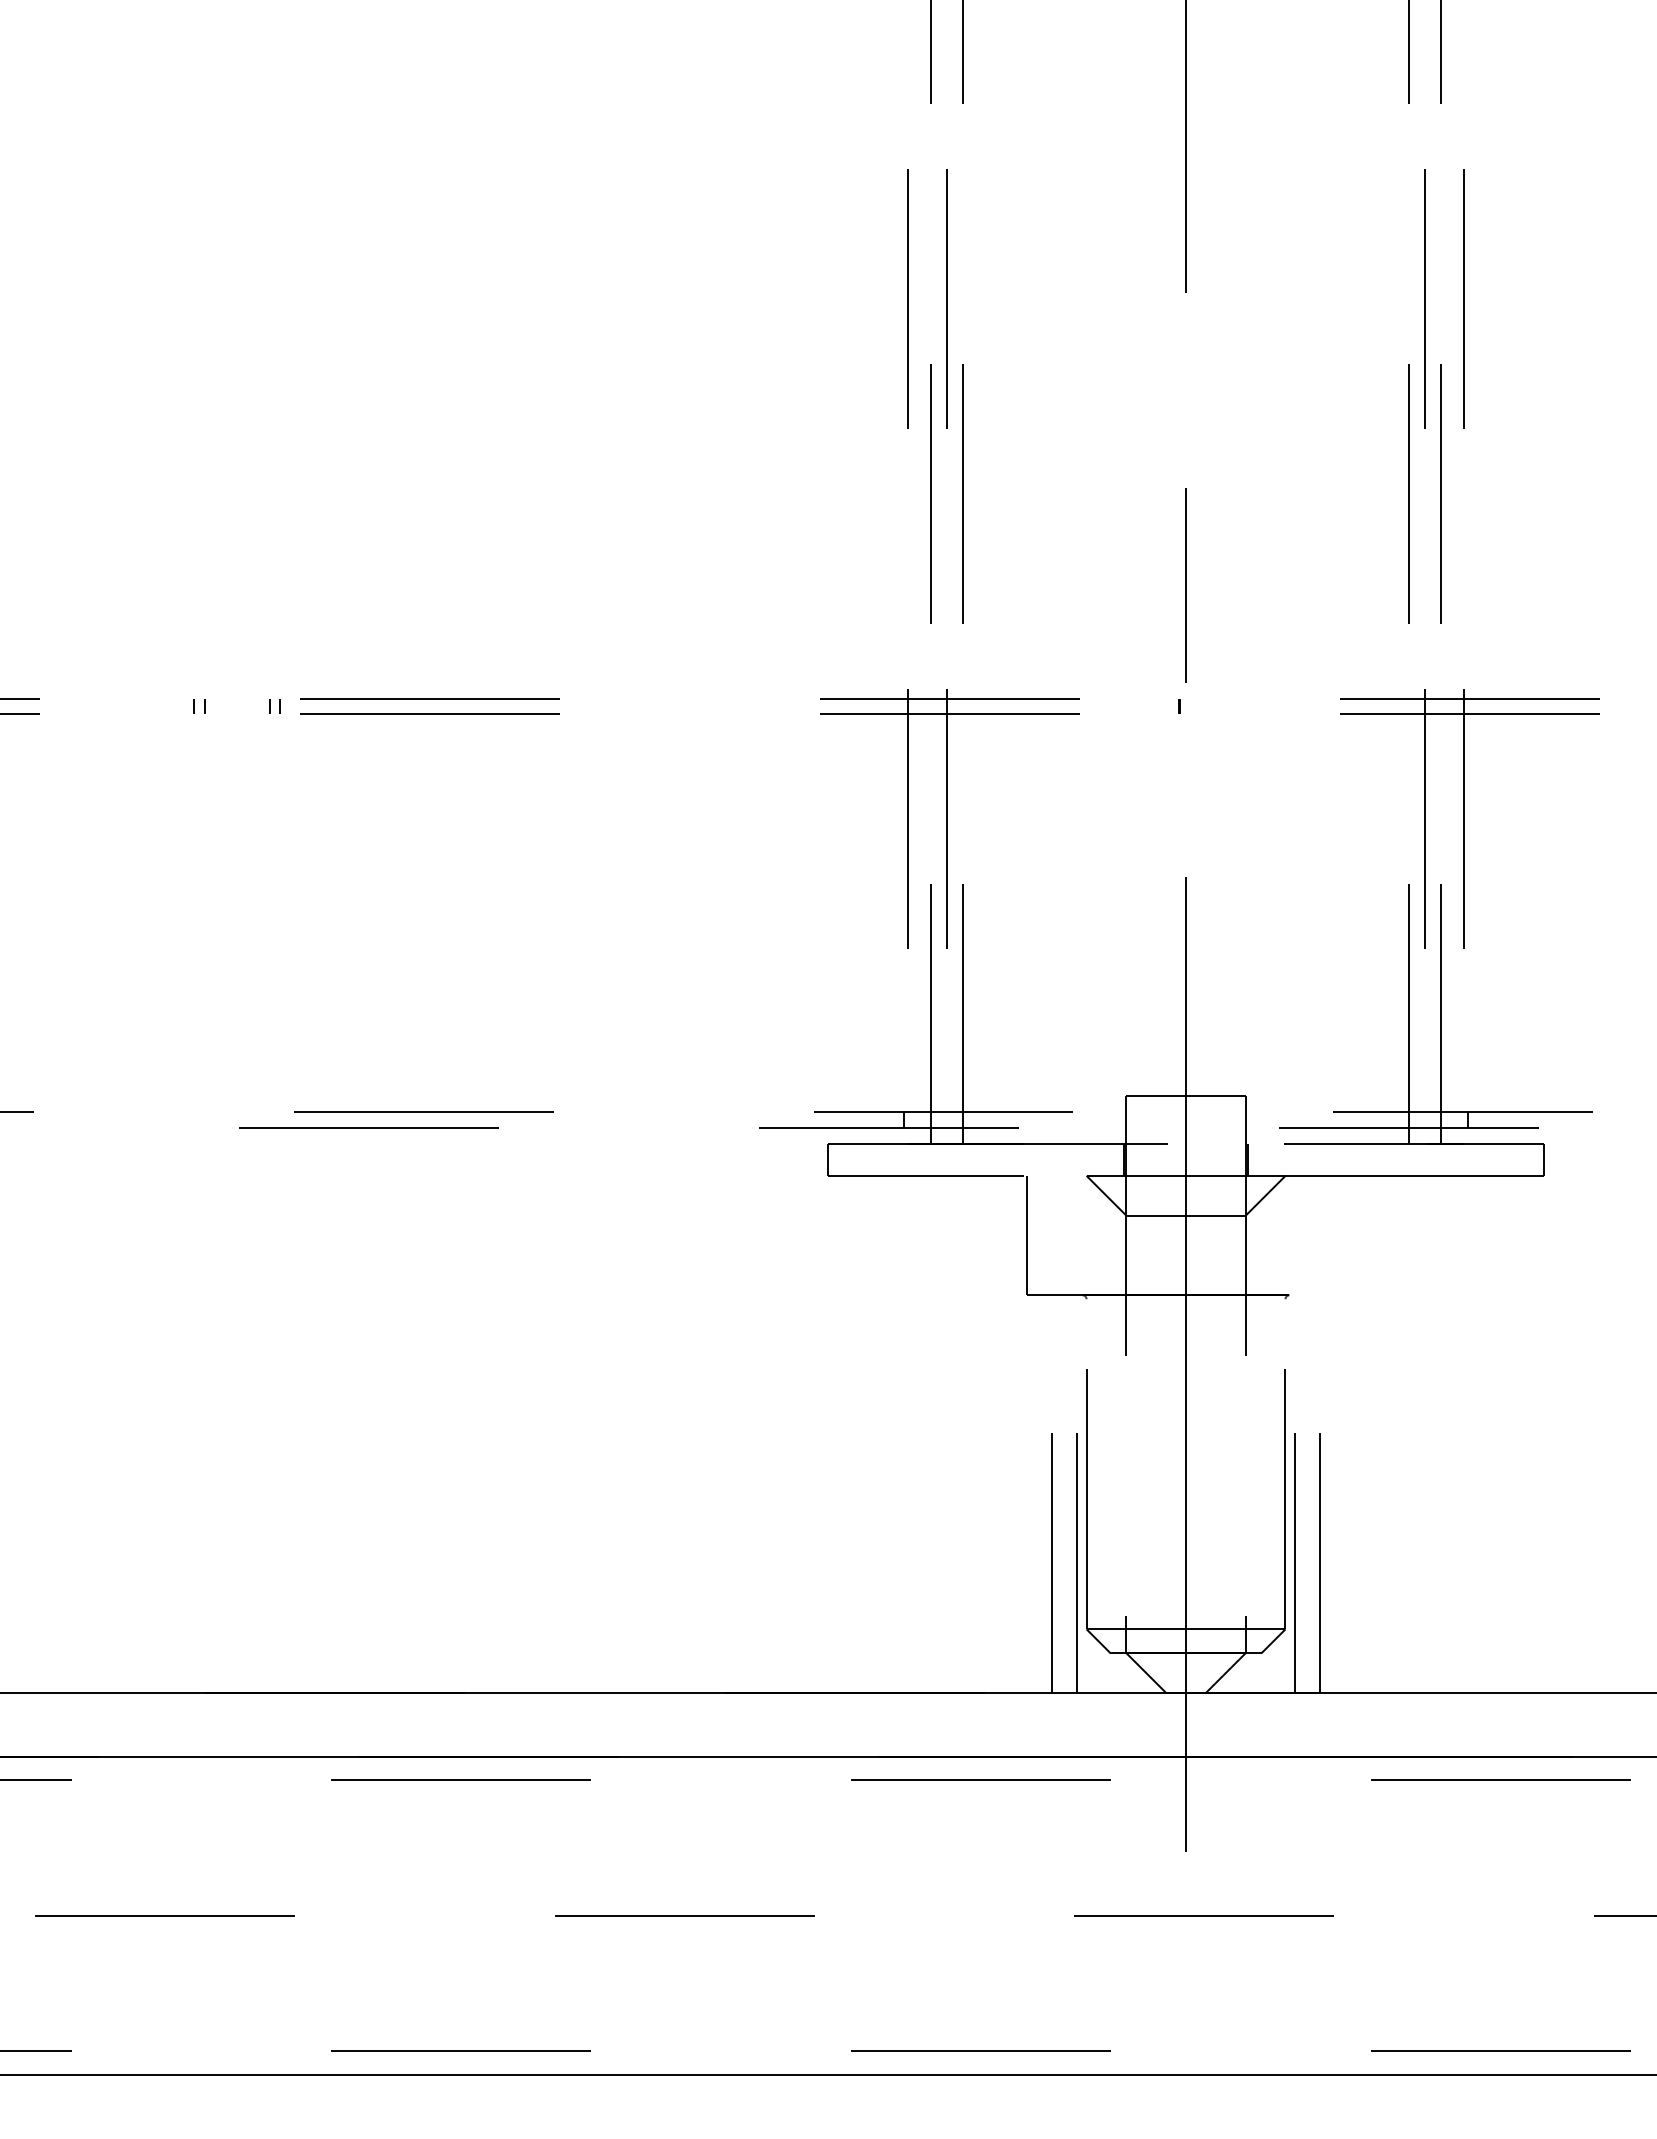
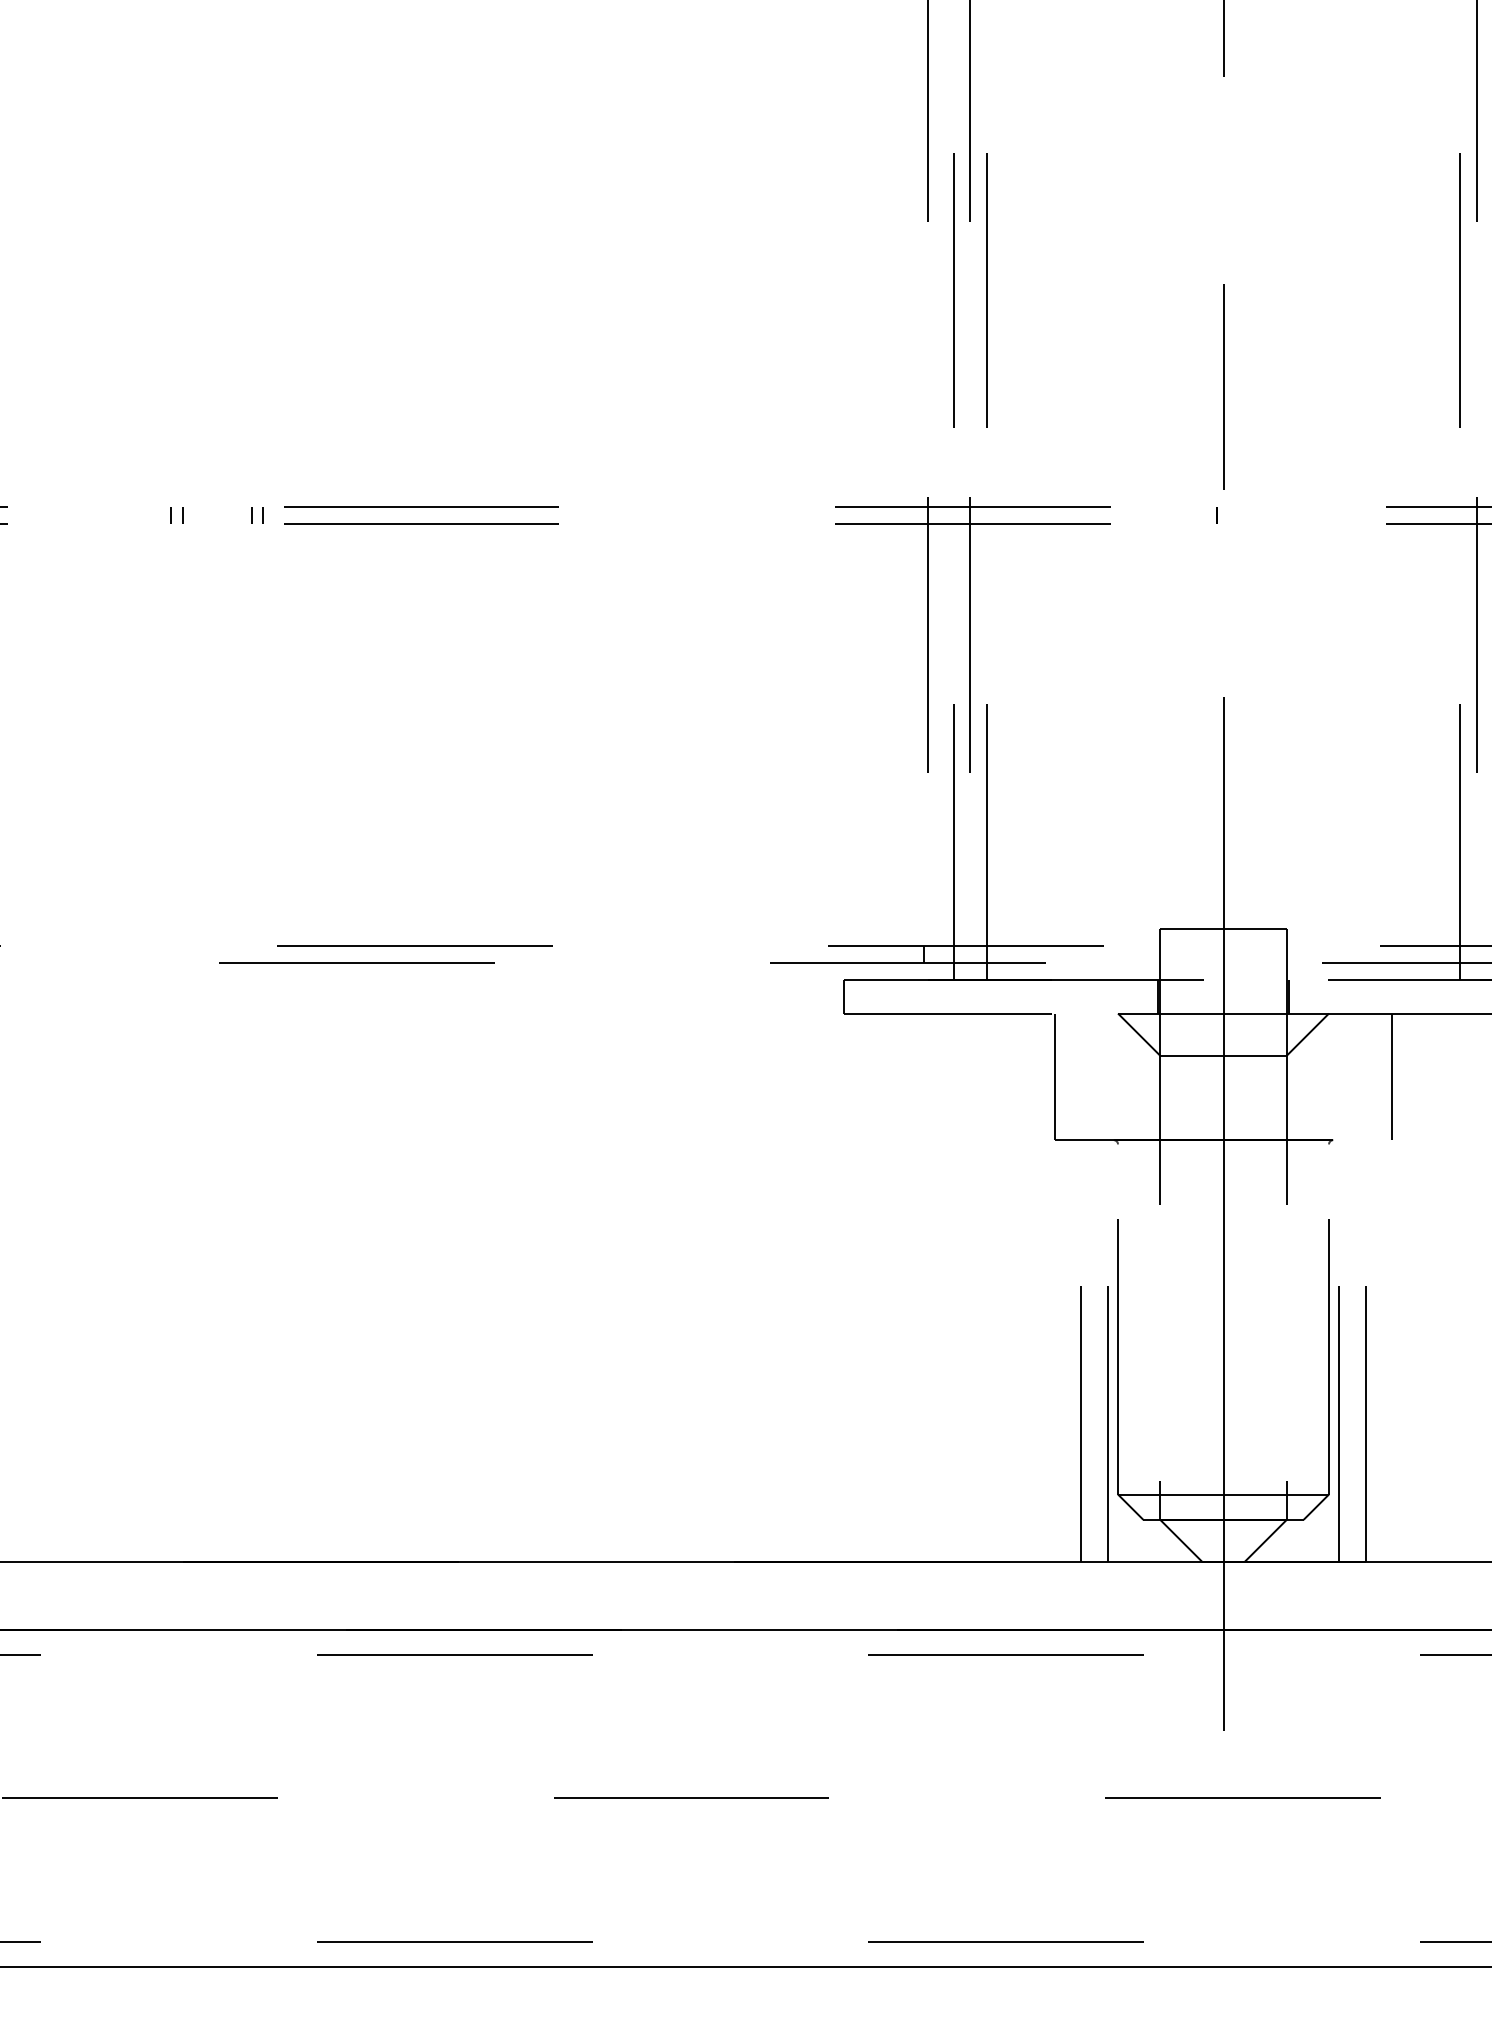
line: (1345, 1235) -> (1392, 1076), added

